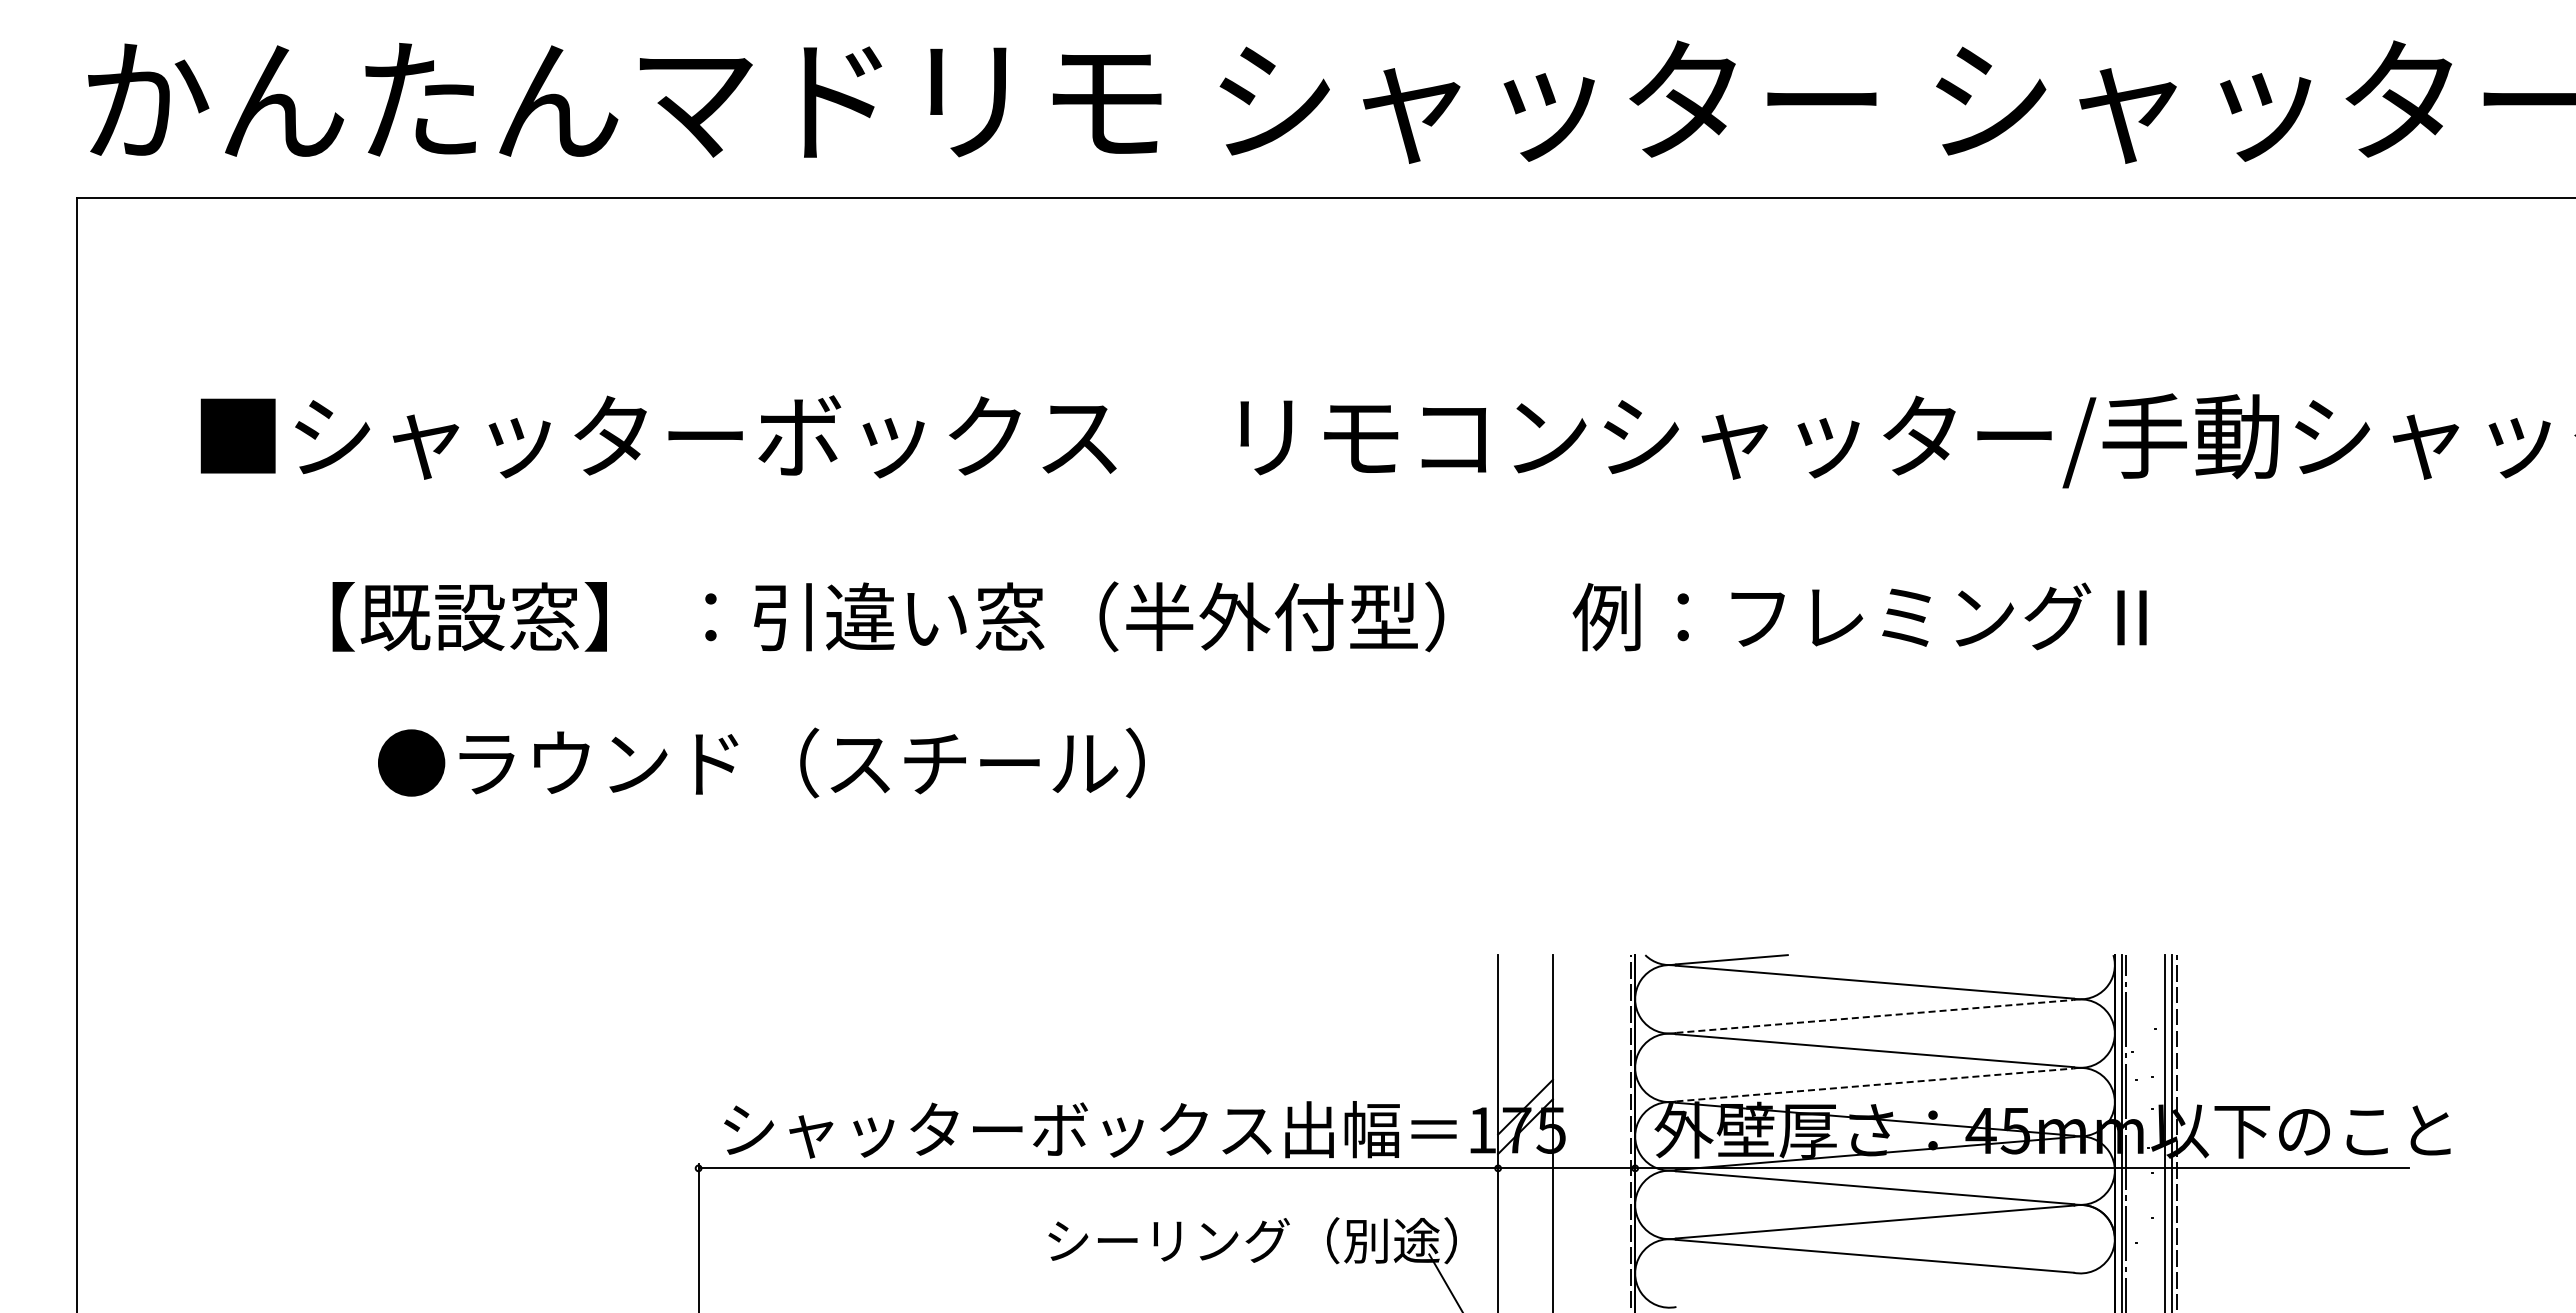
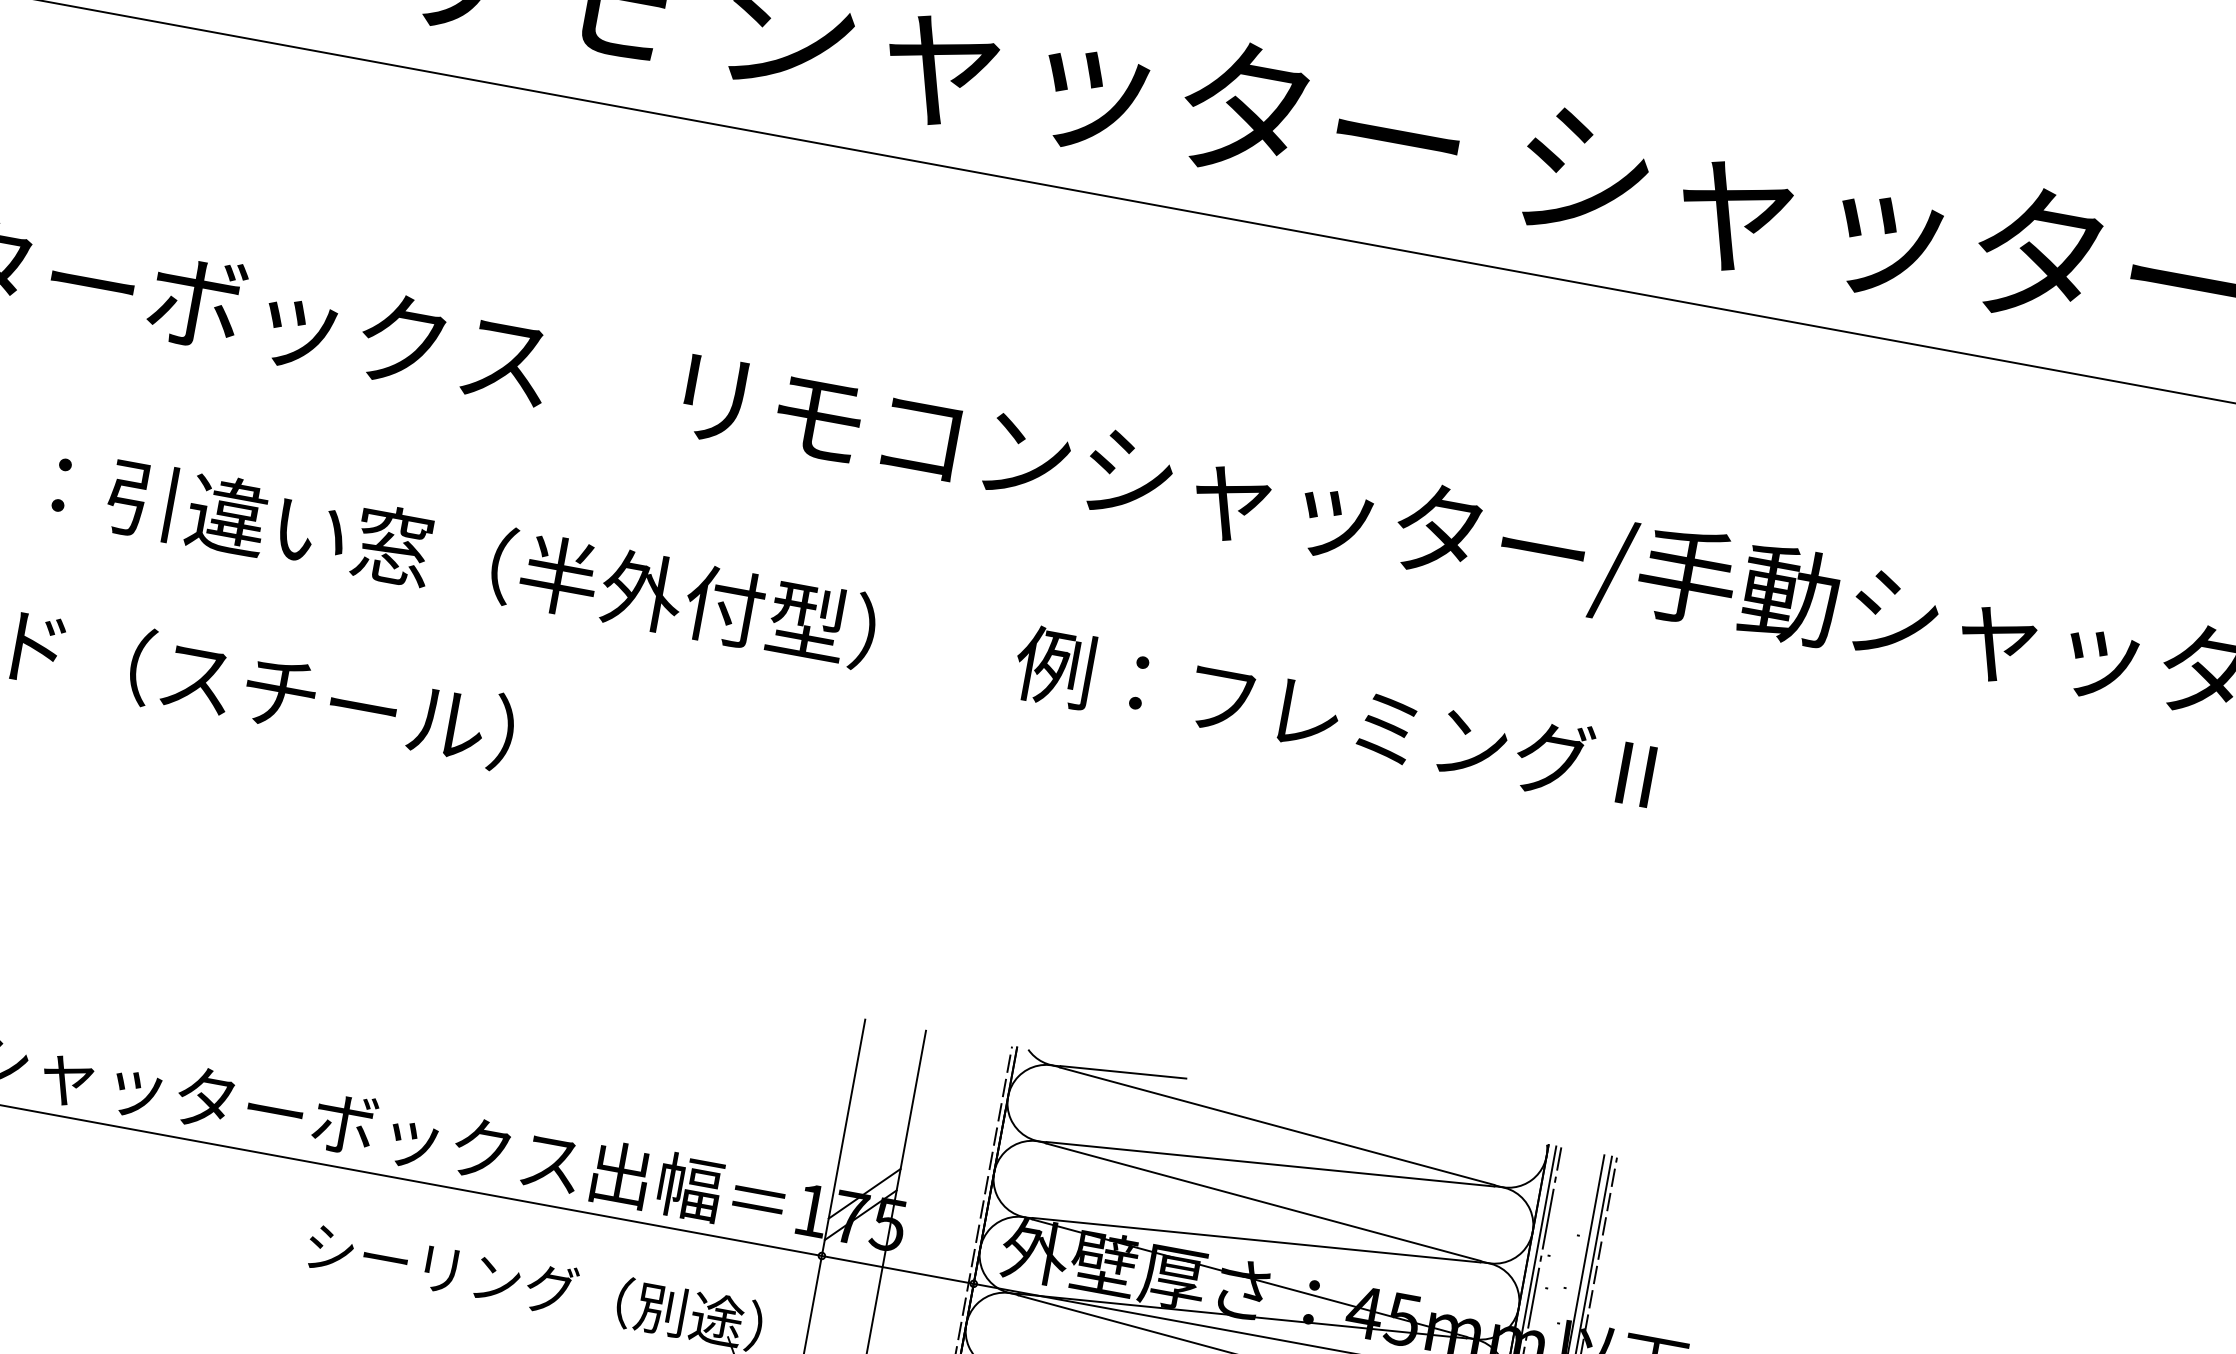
line: (1875, 1016) -> (1270, 1164), dashed -> solid
line: (1875, 1084) -> (1257, 1239), dashed -> solid

